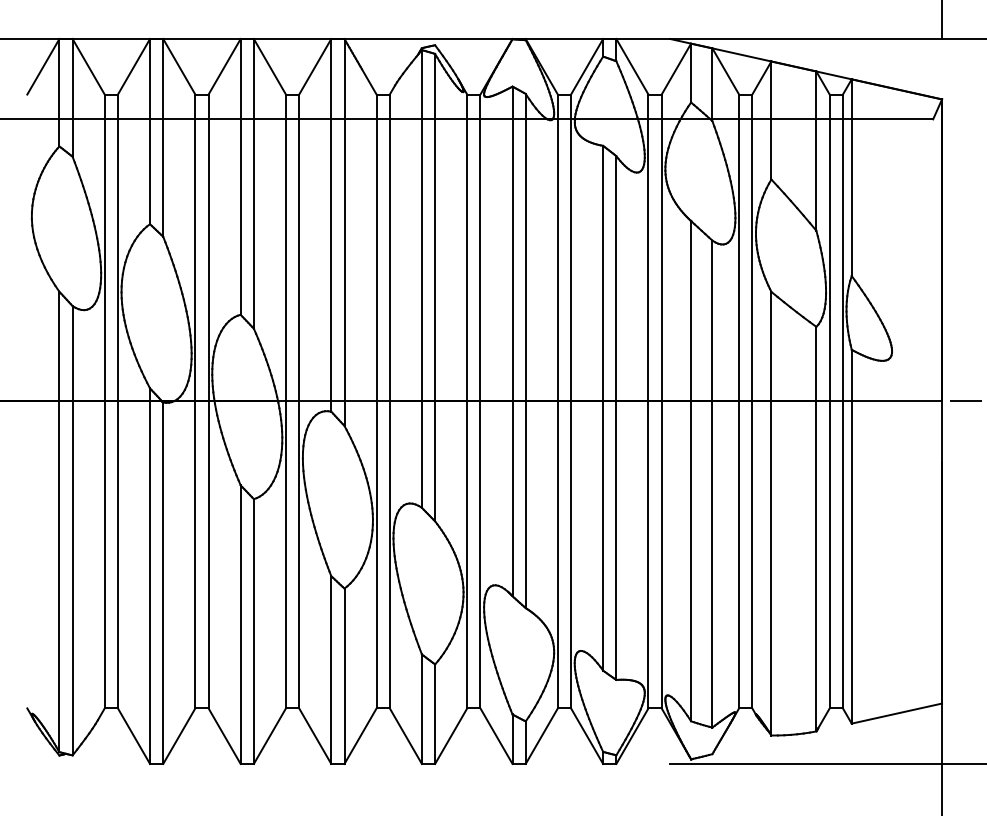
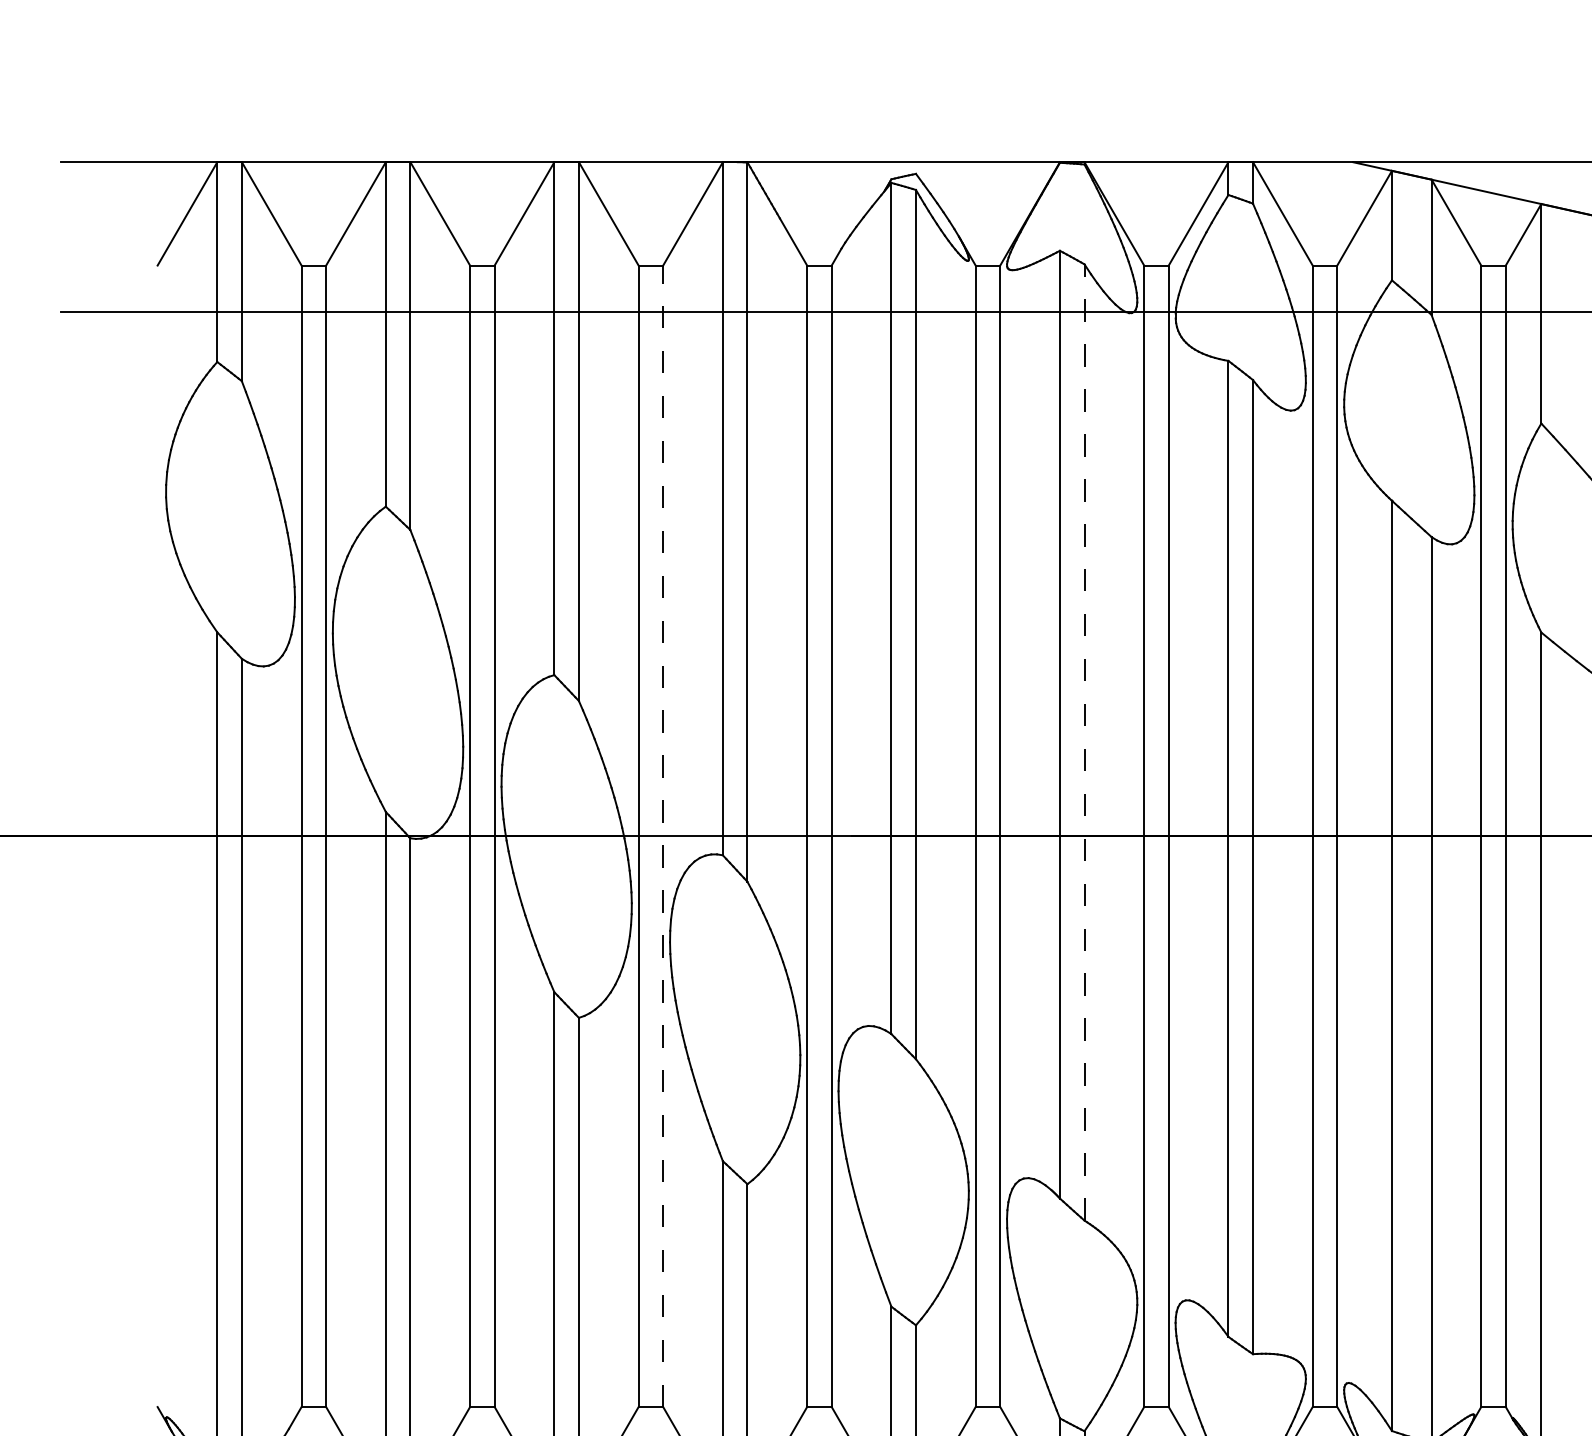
line: (525, 350) -> (1084, 741), solid -> dashed
line: (299, 401) -> (663, 836), solid -> dashed

